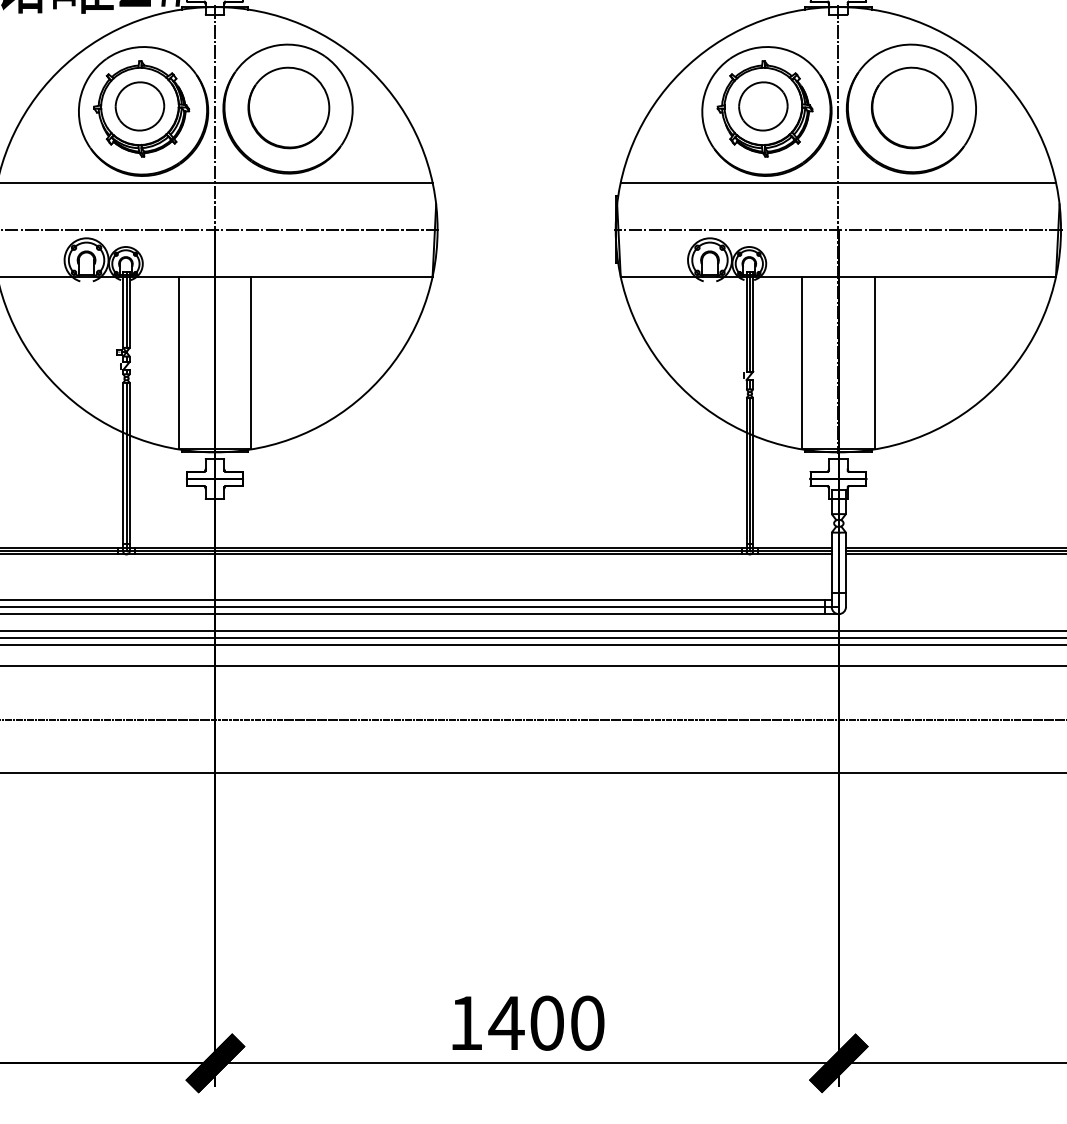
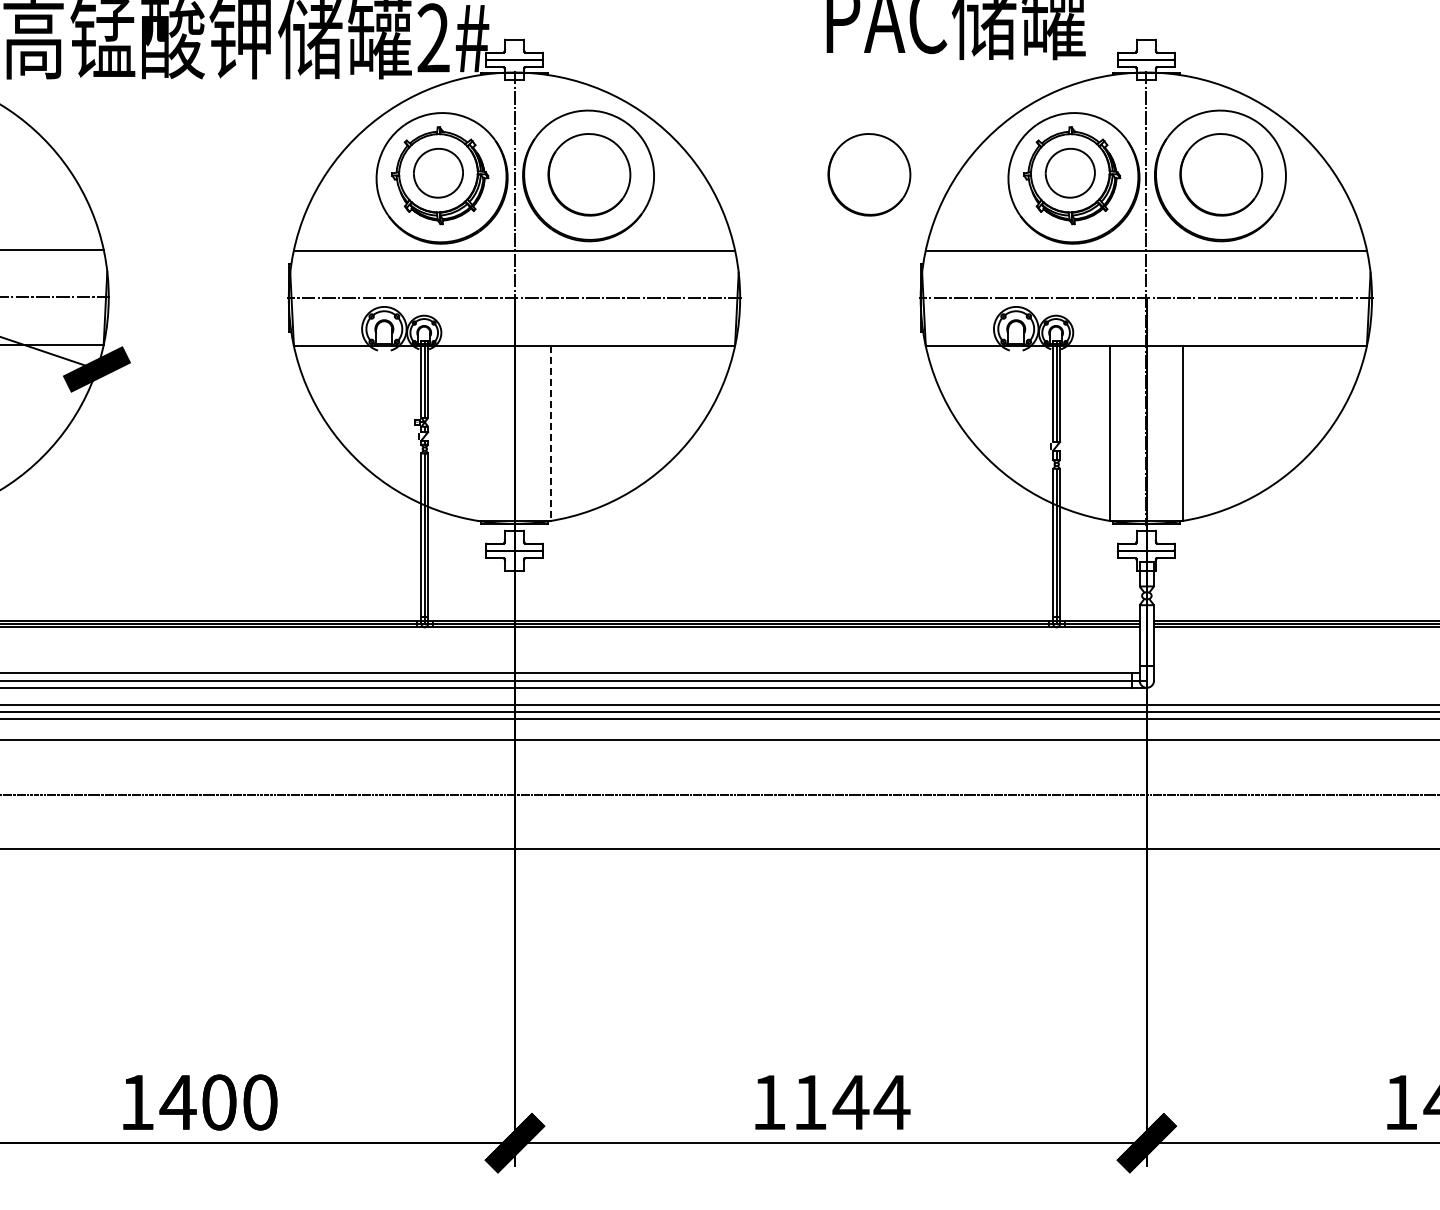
part: (565, 107) -> (869, 174), added
line: (178, 362) -> (477, 432), removed
line: (251, 363) -> (551, 433), solid -> dashed
text: (546, 1023) -> (850, 1102), 1400 -> 1144

